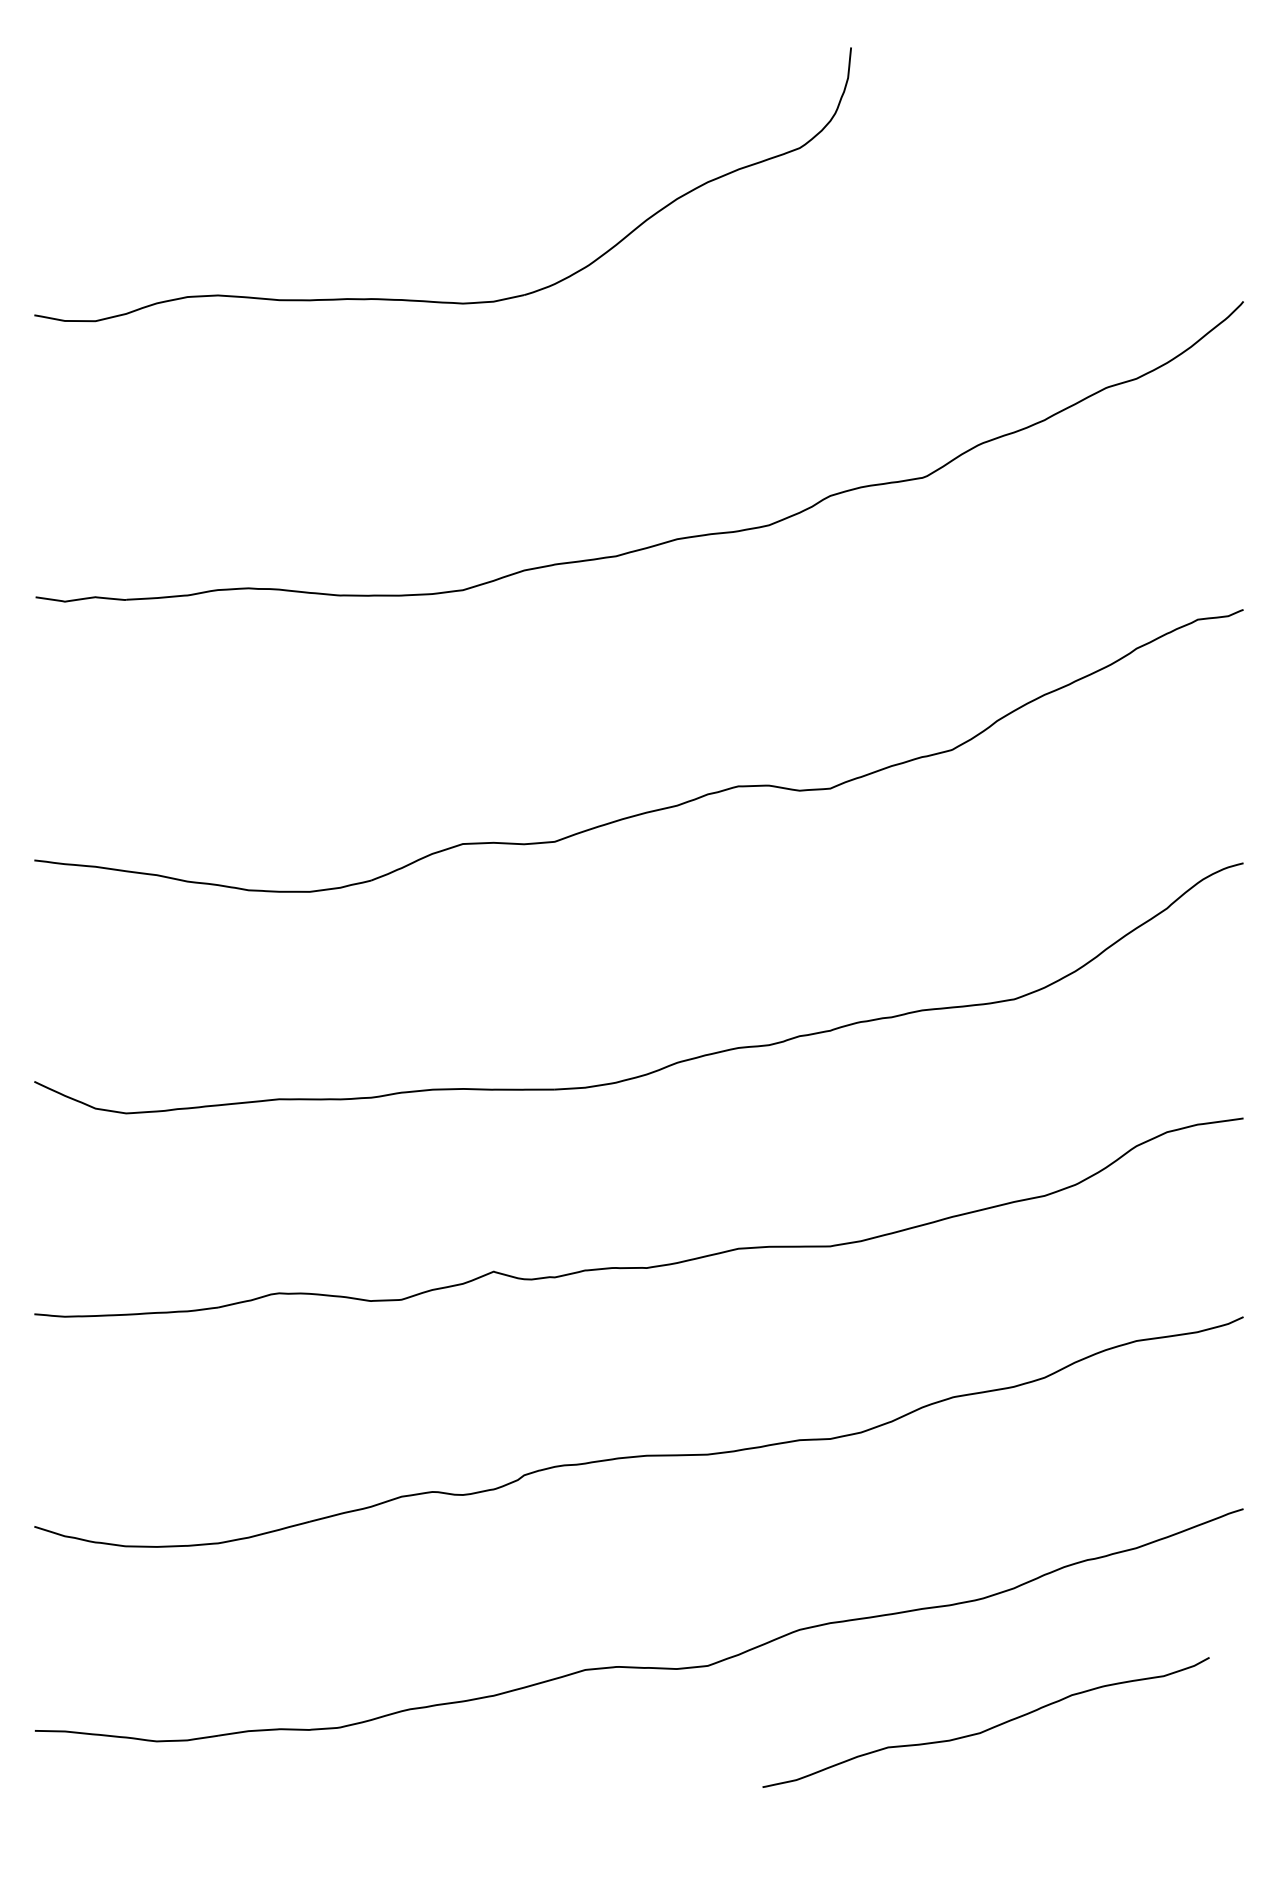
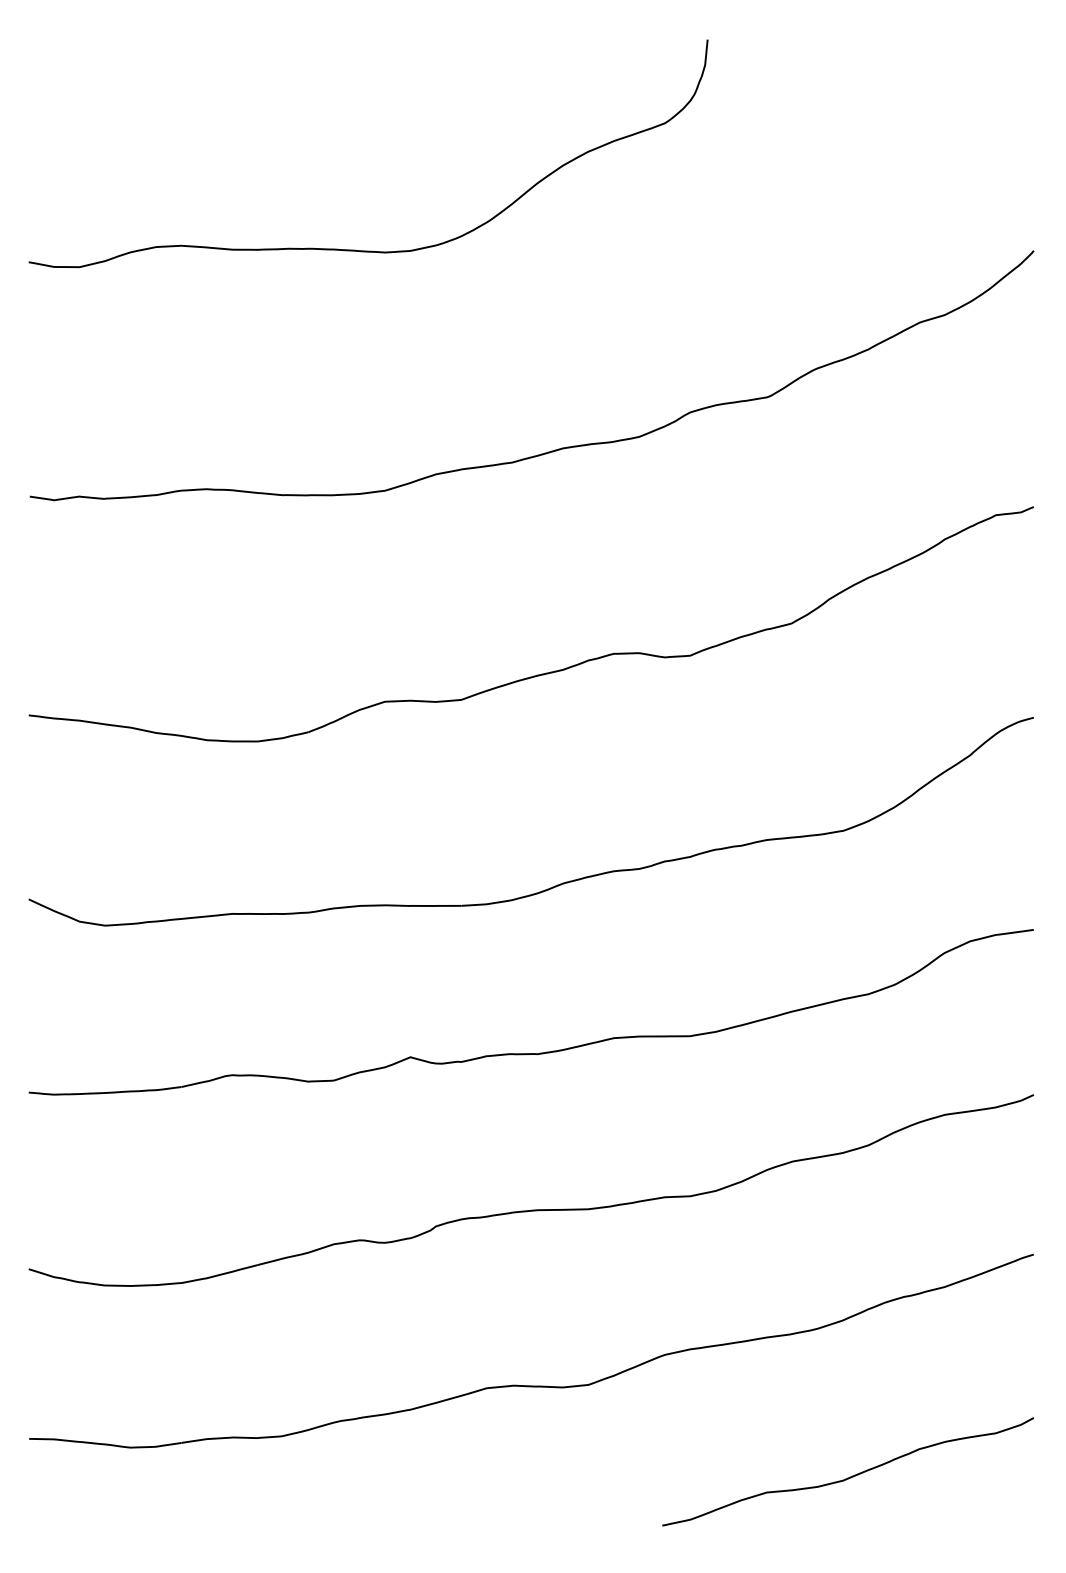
curve: (988, 1728) -> (850, 1476), moved

